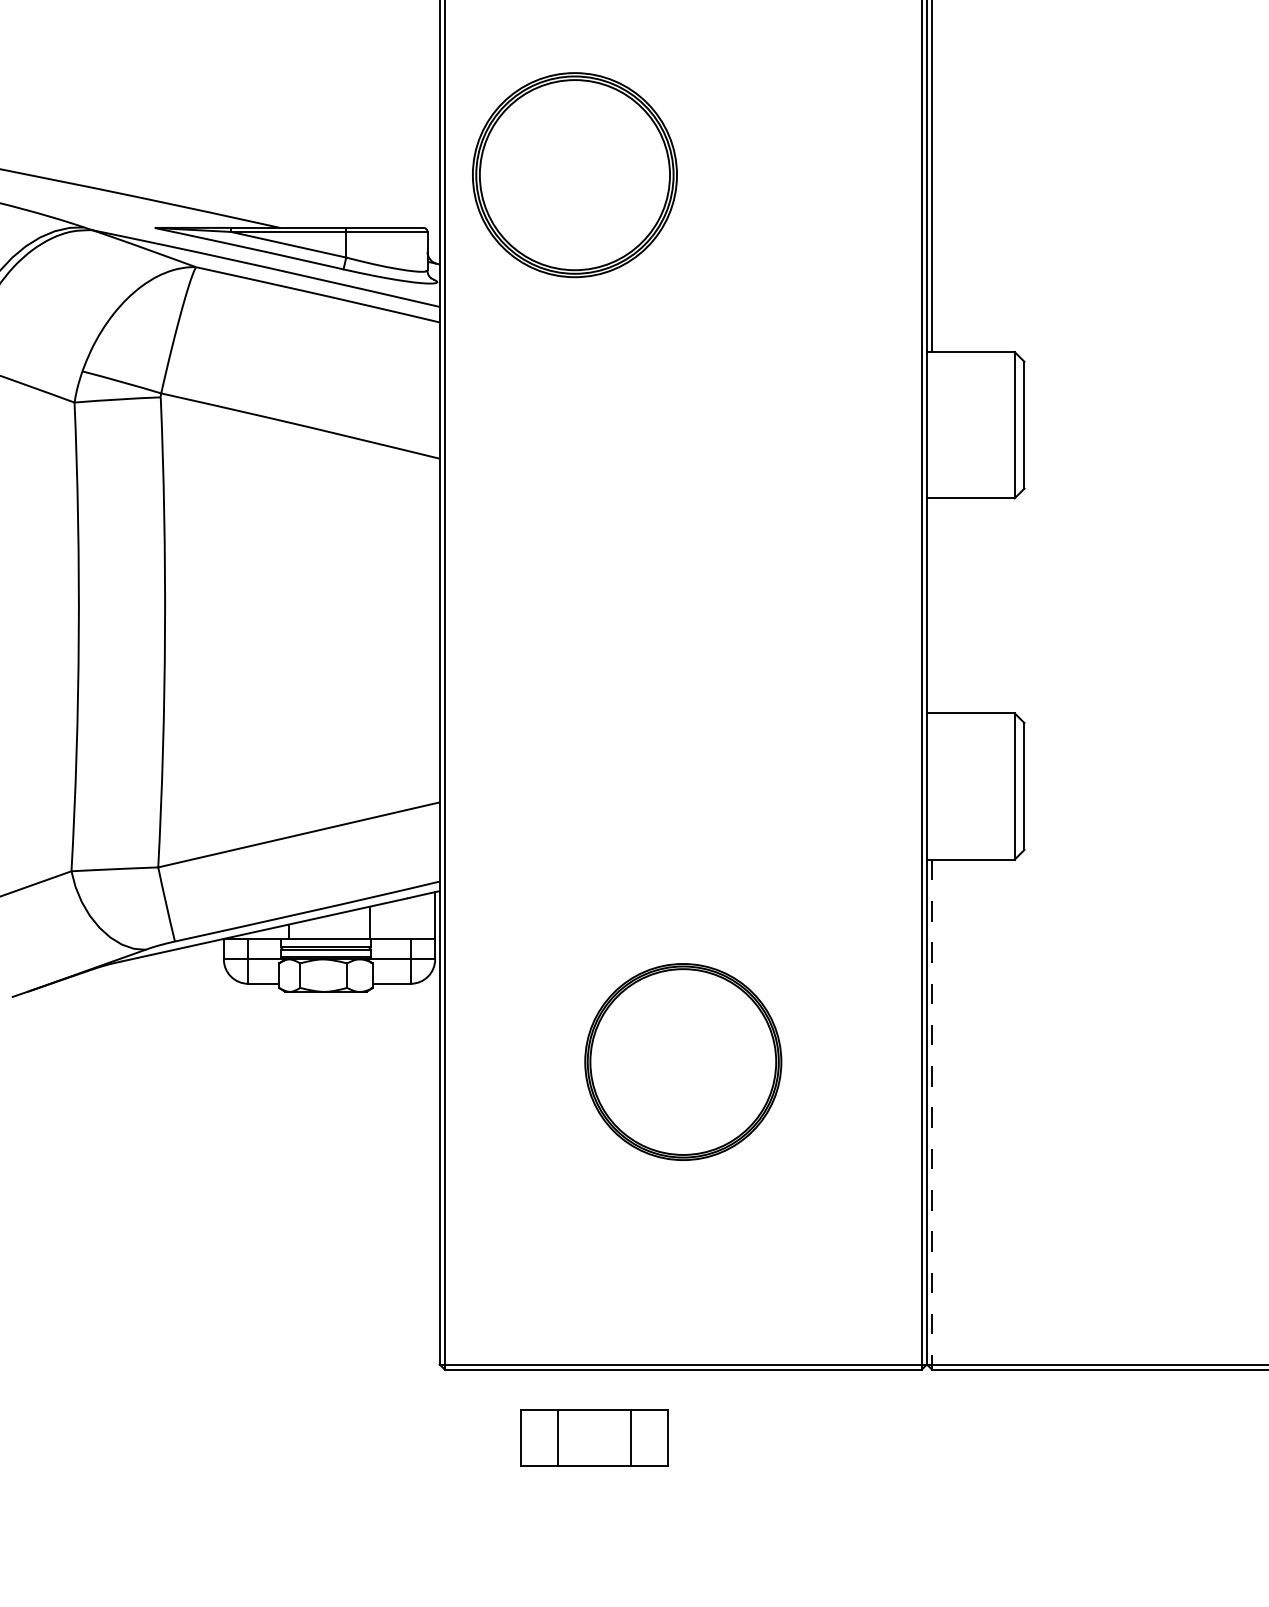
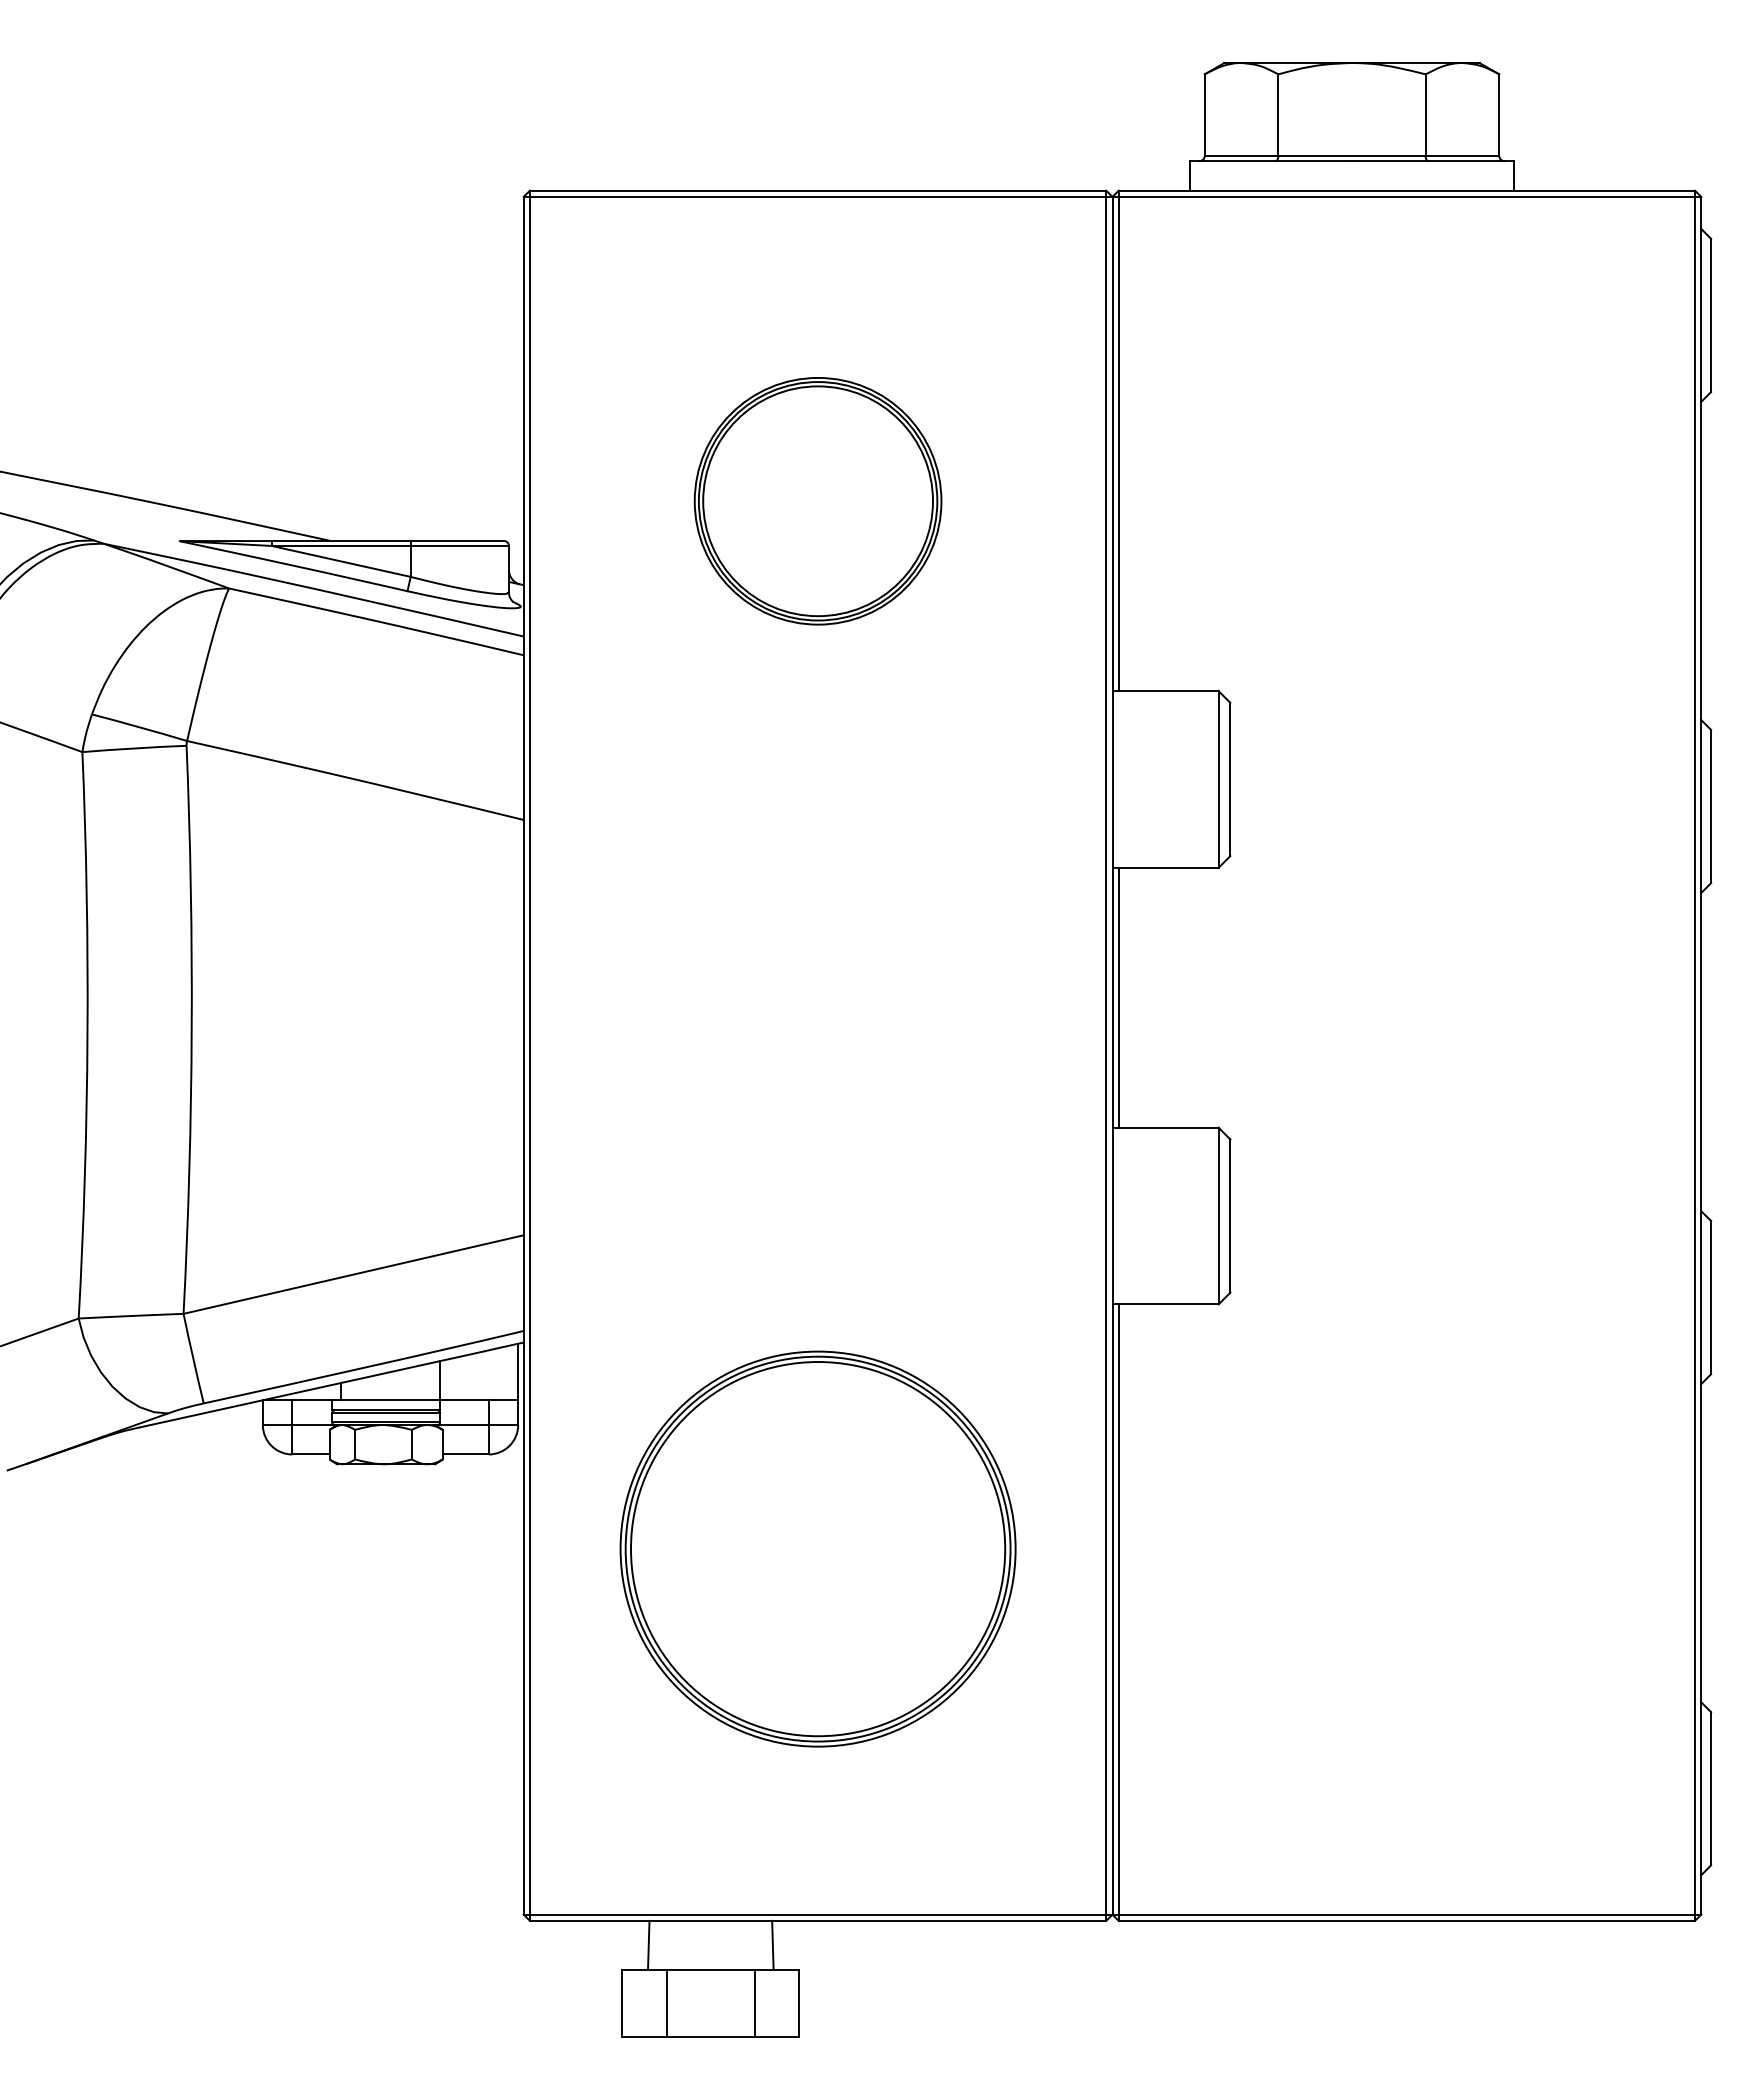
part: (574, 175) -> (817, 501), moved
line: (931, 605) -> (1118, 997), added
part: (682, 1061) -> (817, 1548), size x1.67
line: (931, 1112) -> (1118, 1610), dashed -> solid
line: (542, 1389) -> (648, 1944), added
line: (645, 1389) -> (772, 1944), added

